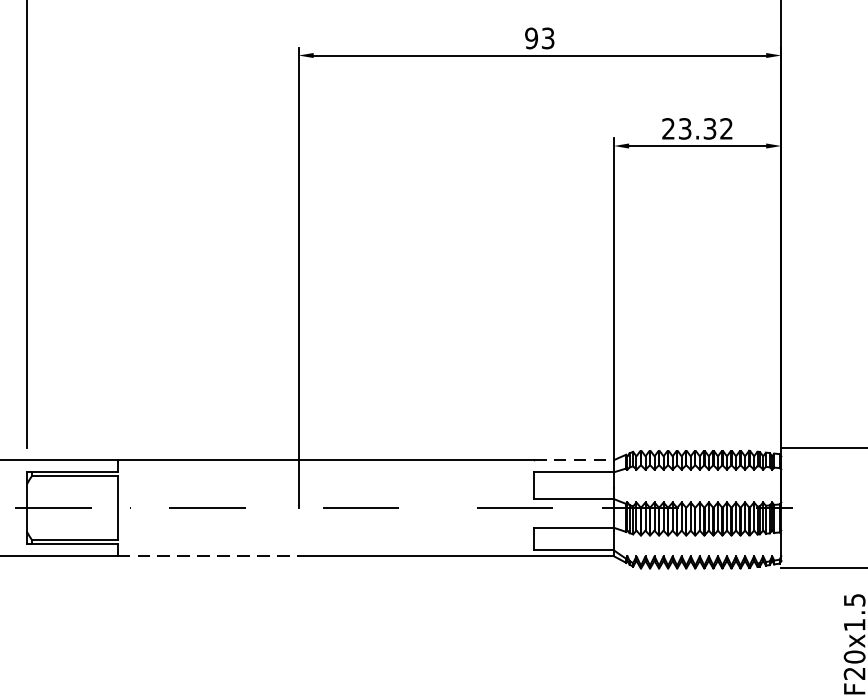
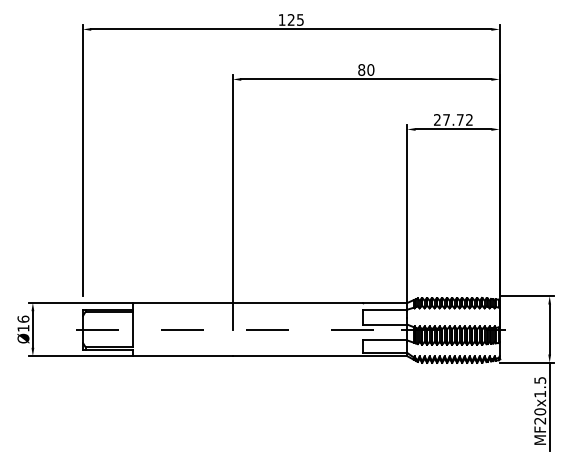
text: (540, 37) -> (366, 69), 93 -> 80
text: (697, 128) -> (453, 119), 23.32 -> 27.72
line: (574, 460) -> (385, 303), dashed -> solid
line: (209, 556) -> (183, 356), dashed -> solid

